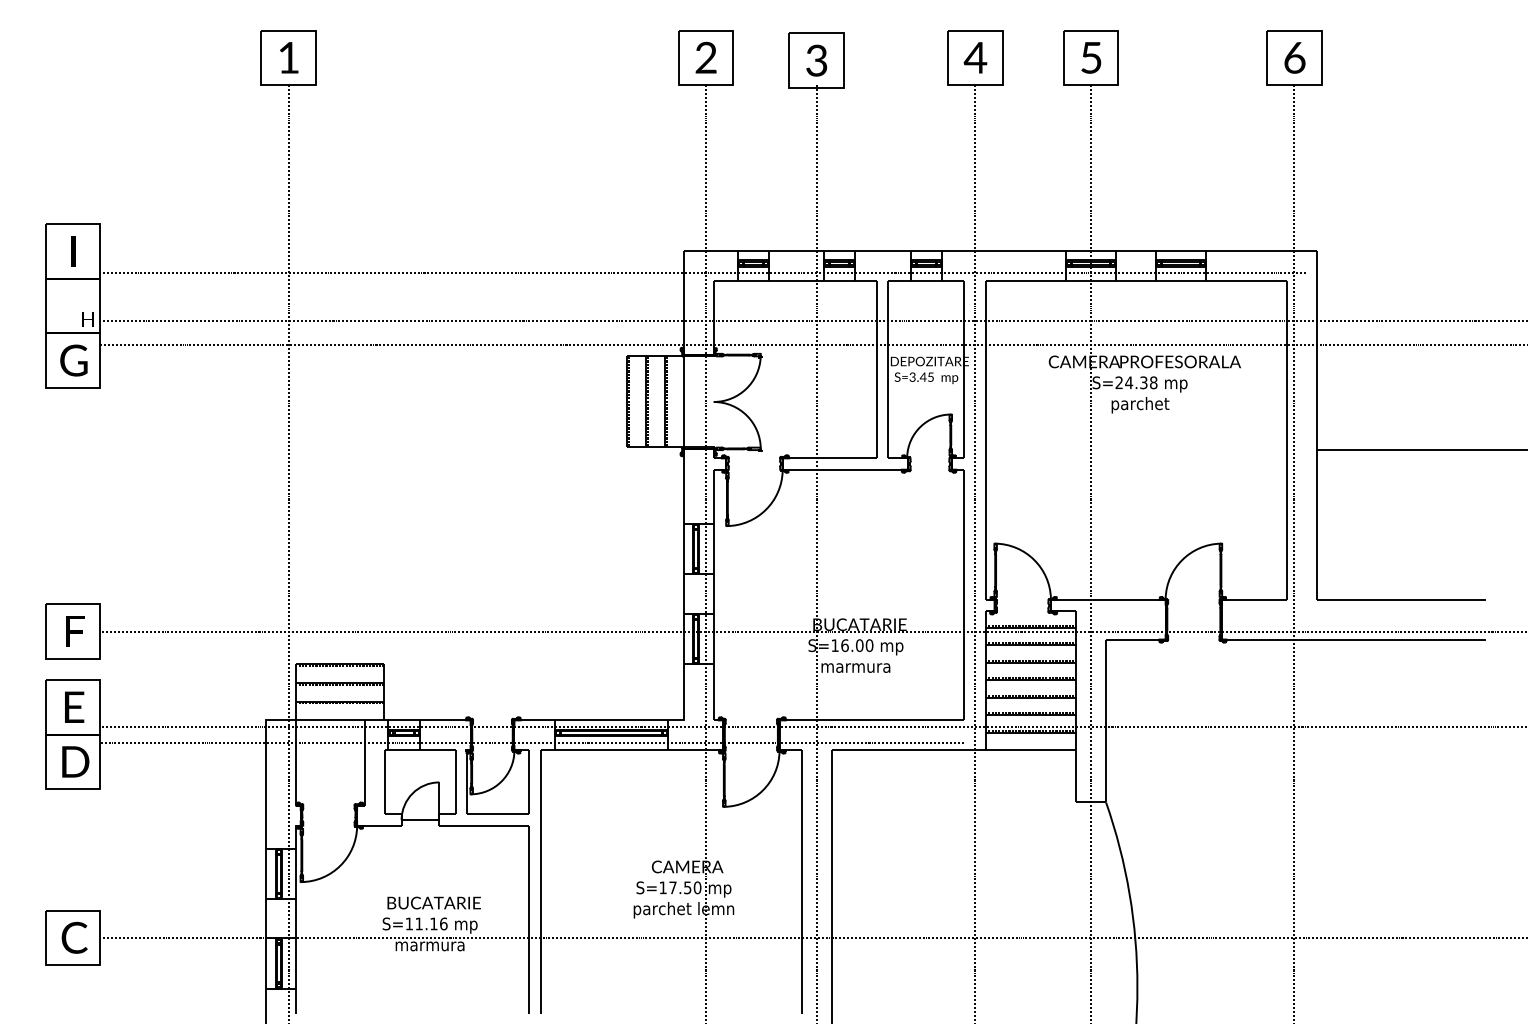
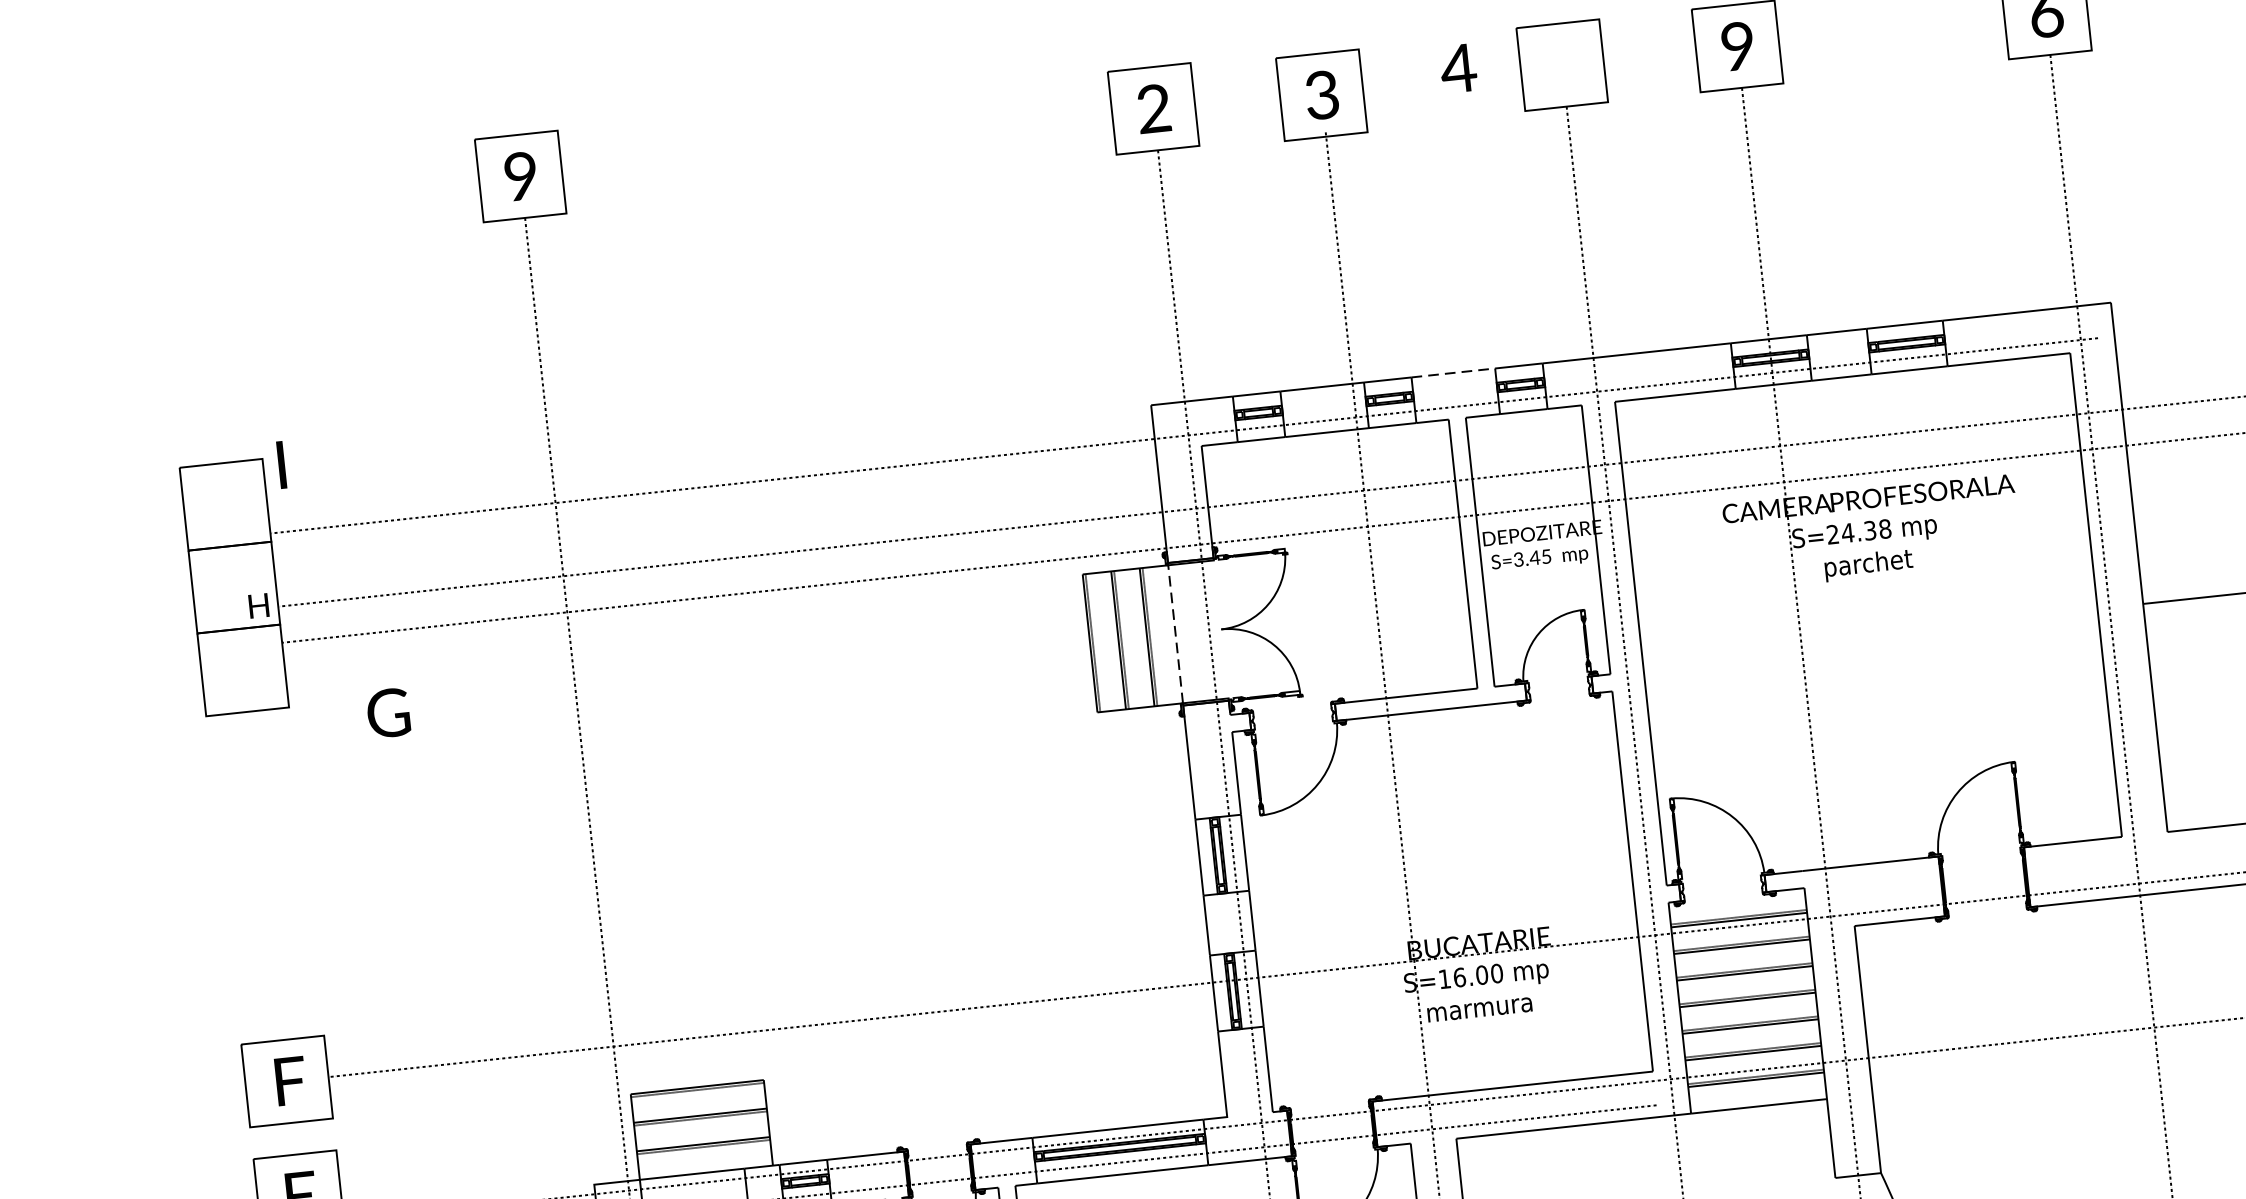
text: (288, 57) -> (520, 175), 1 -> 9
text: (975, 57) -> (1458, 68), moved
text: (1091, 57) -> (1738, 45), 5 -> 9
line: (882, 250) -> (1452, 372), solid -> dashed
text: (73, 251) -> (281, 465), moved
text: (73, 360) -> (387, 713), moved
line: (683, 401) -> (1175, 633), solid -> dashed

